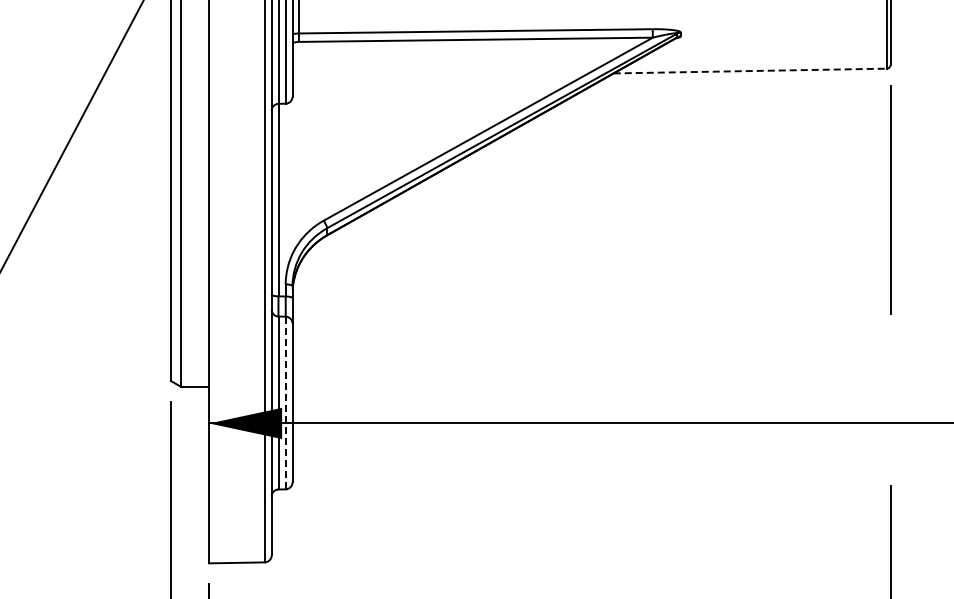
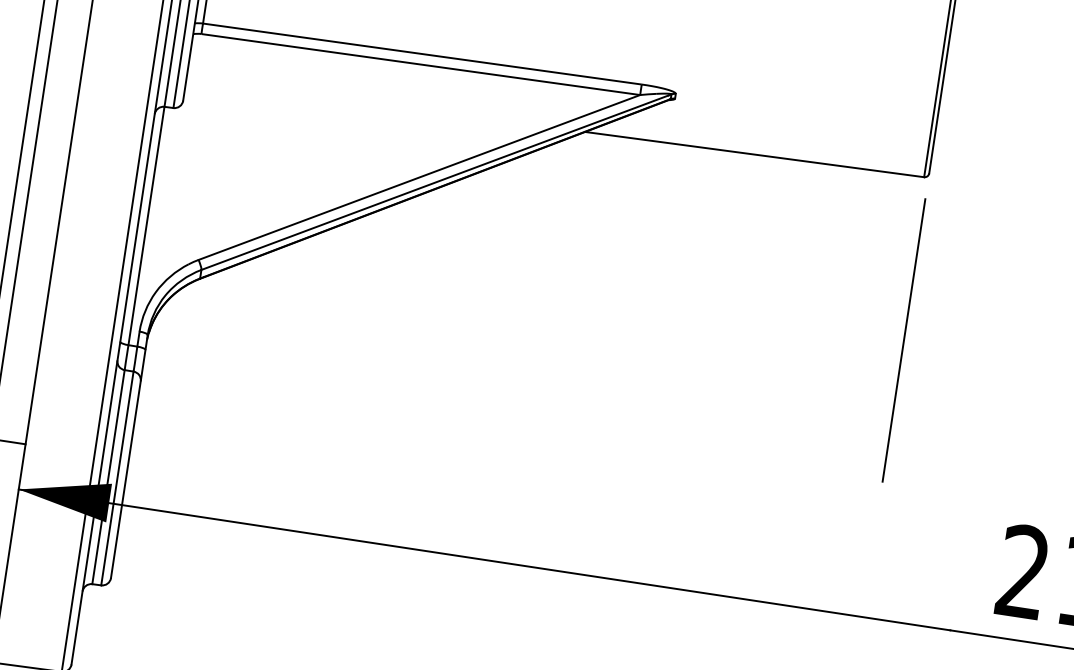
line: (750, 71) -> (754, 155), dashed -> solid
line: (285, 403) -> (117, 479), dashed -> solid

